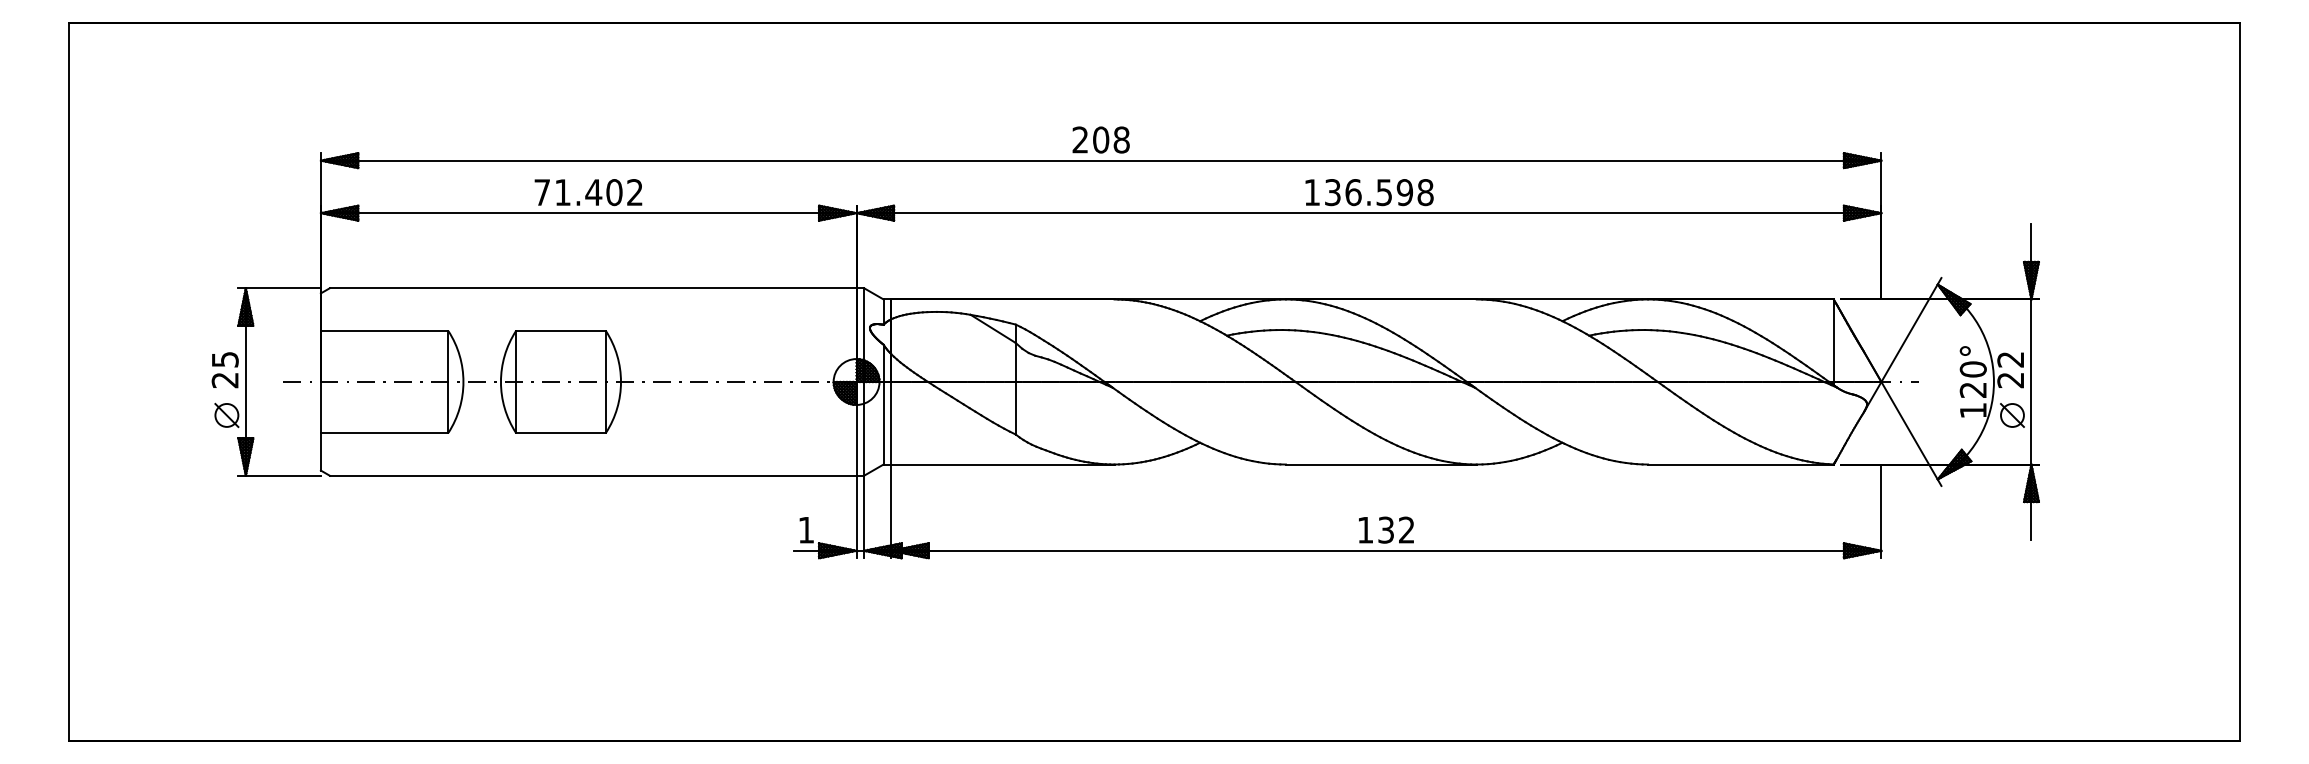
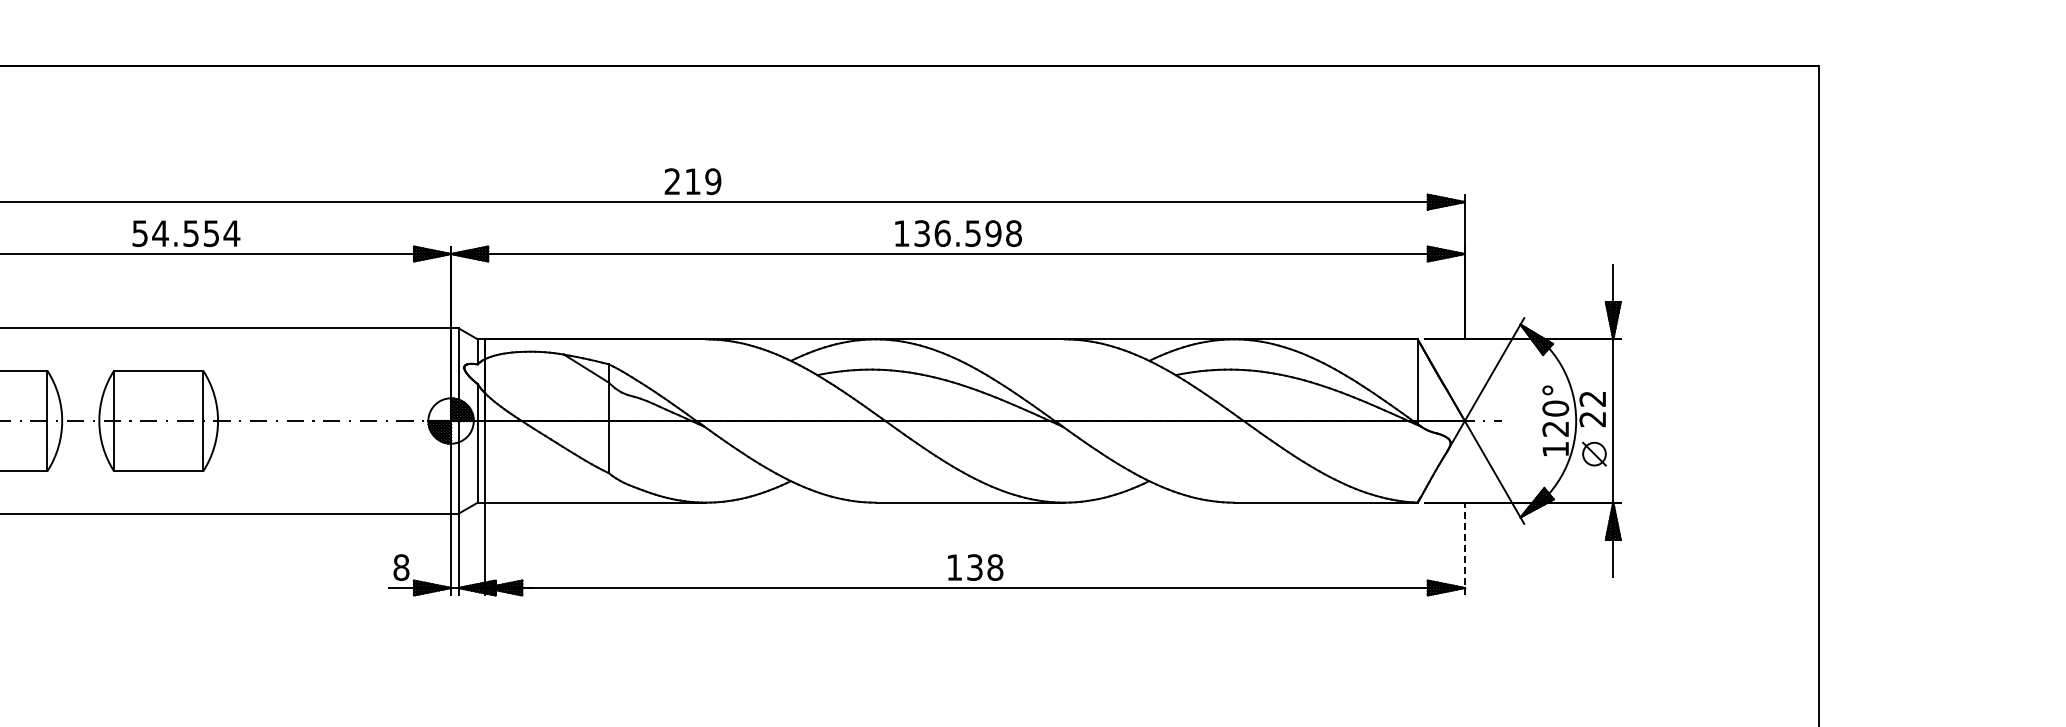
text: (1111, 139) -> (703, 181), 208 -> 219
text: (588, 192) -> (185, 233), 71.402 -> 54.554
line: (1881, 511) -> (1464, 549), solid -> dashed
text: (806, 529) -> (401, 566), 1 -> 8
text: (1406, 529) -> (995, 566), 132 -> 138

